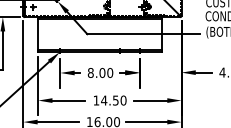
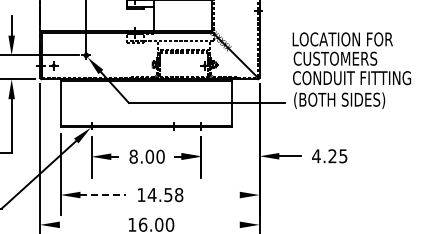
line: (69, 100) -> (103, 195), solid -> dashed
text: (123, 100) -> (179, 194), 14.50 -> 14.58
line: (150, 100) -> (216, 195), removed
line: (58, 121) -> (88, 224), removed
line: (146, 121) -> (210, 224), removed

